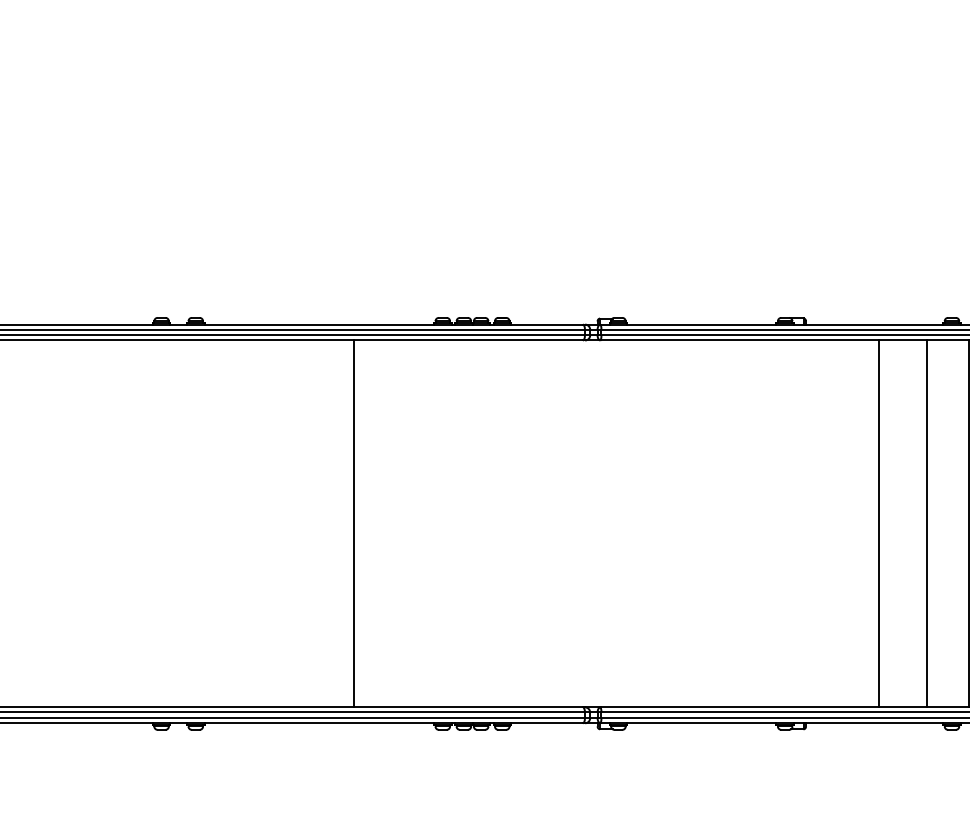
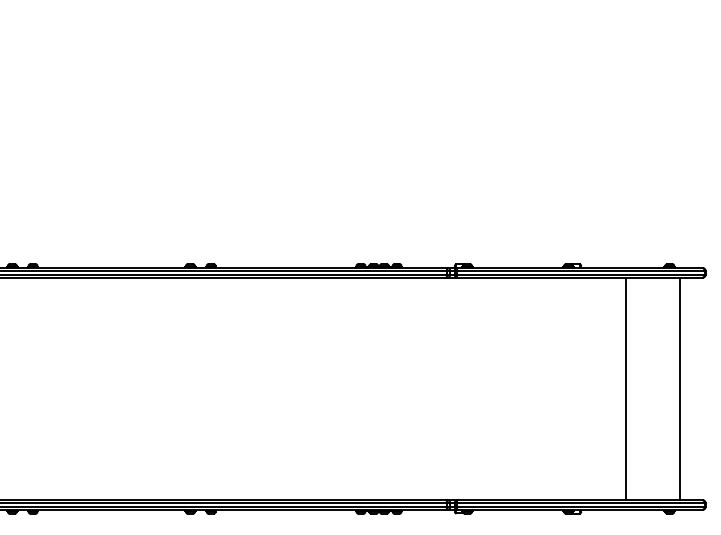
line: (352, 523) -> (306, 388), removed
line: (926, 523) -> (654, 388), removed

